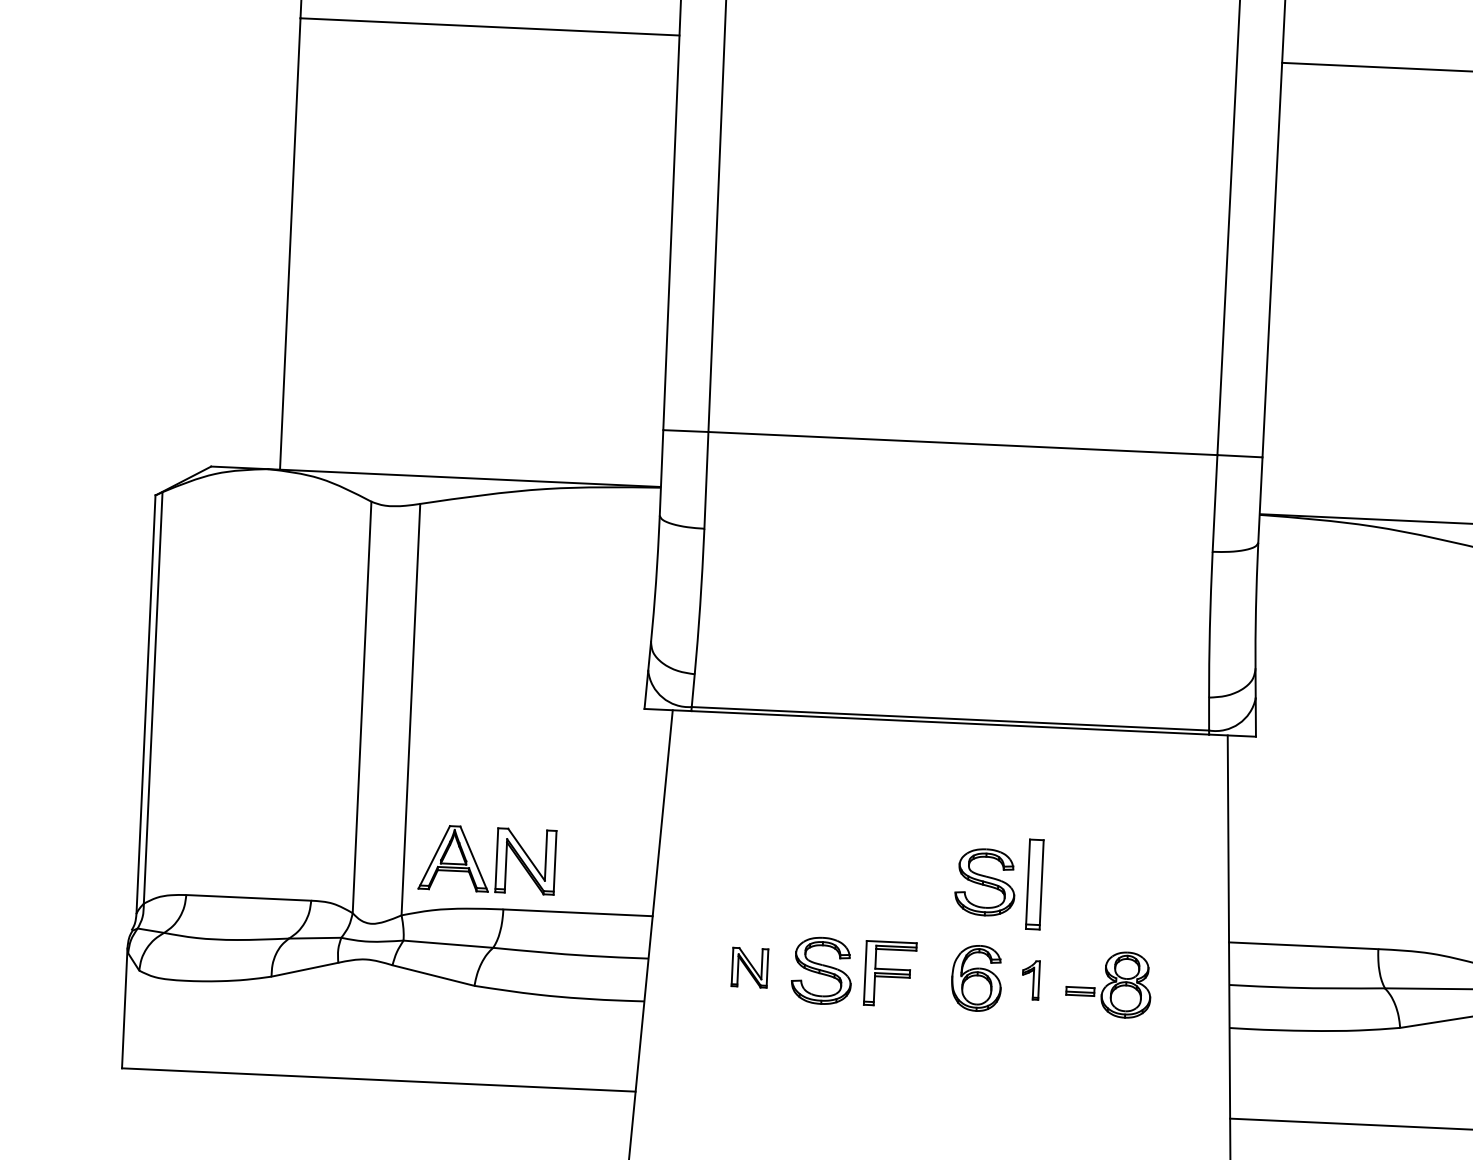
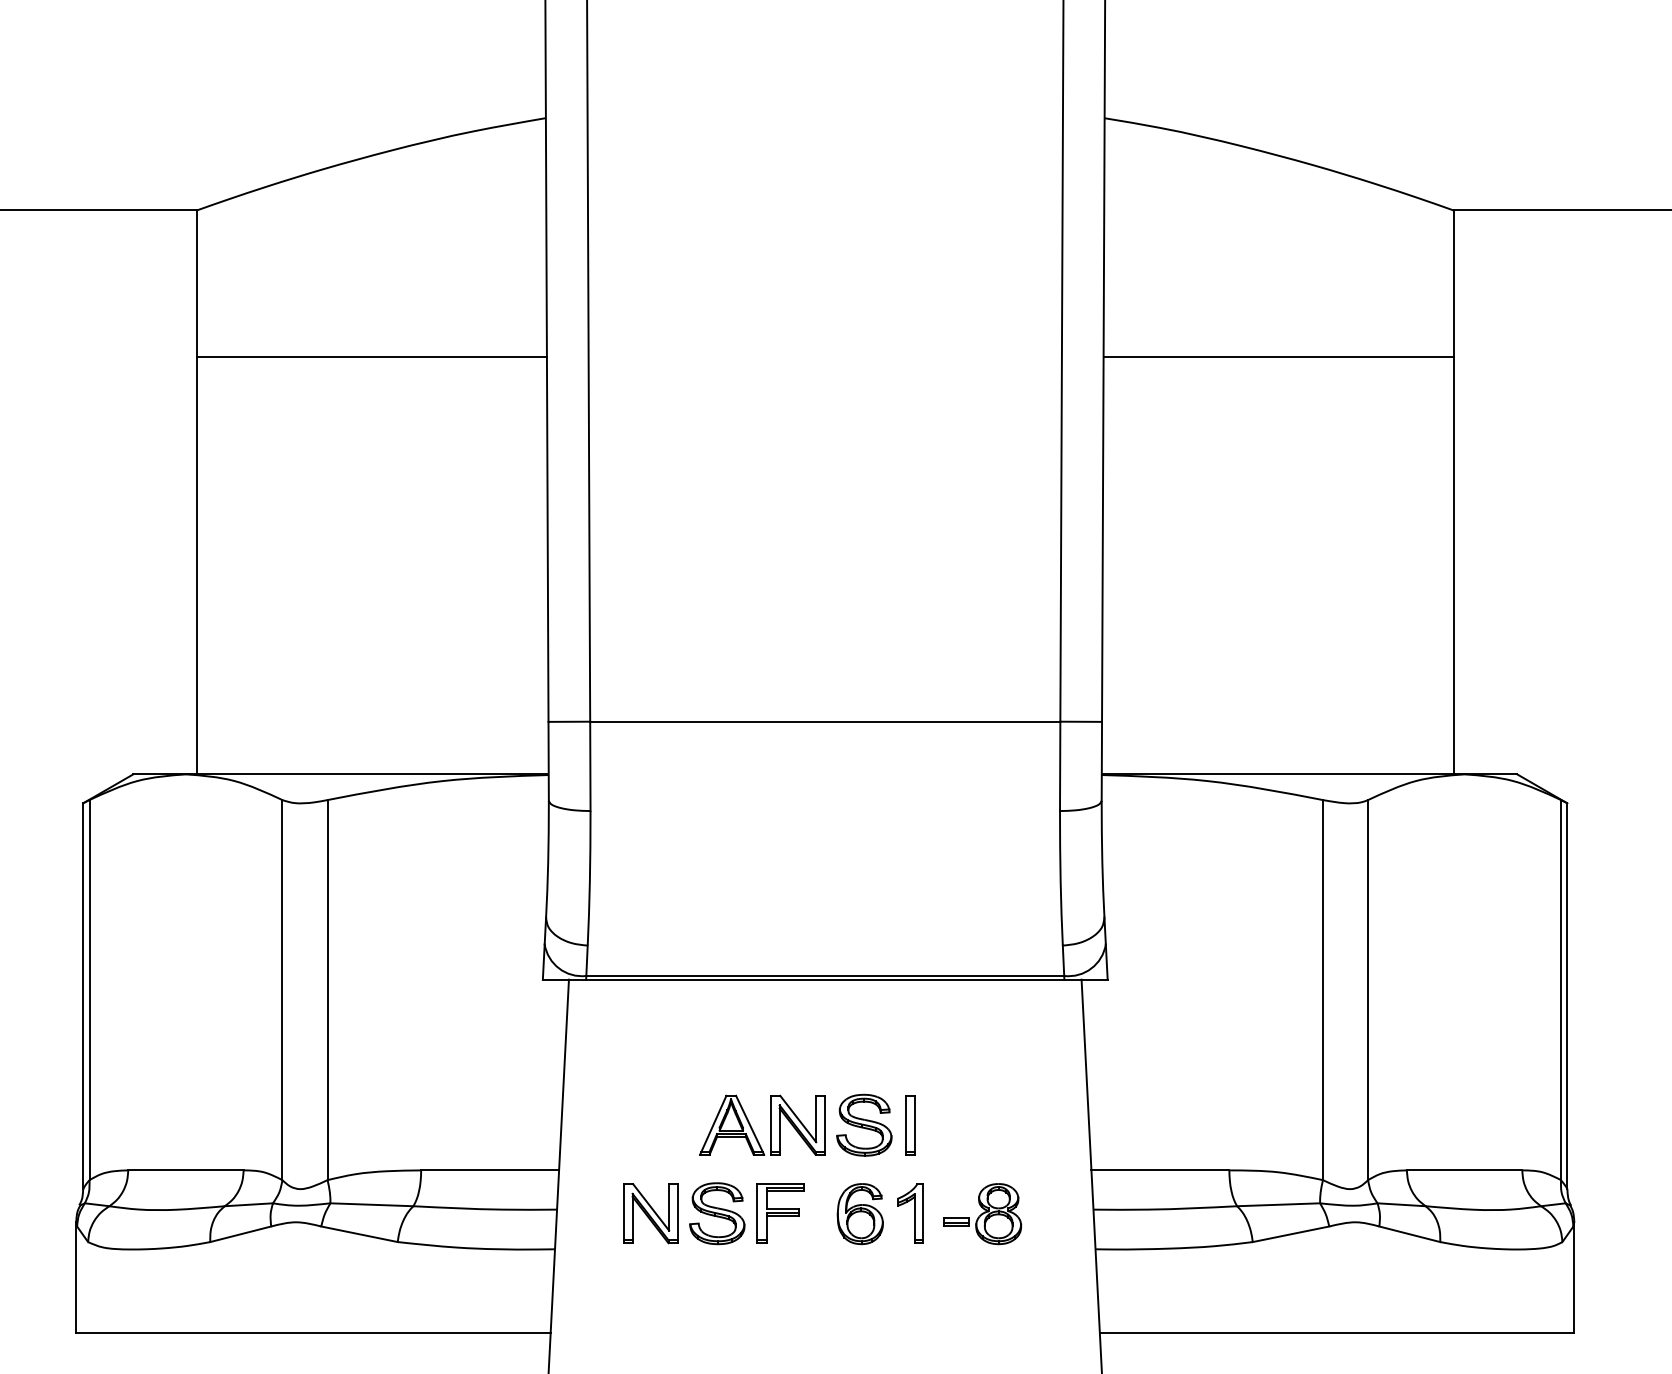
part: (496, 859) -> (770, 1124), moved
part: (1035, 884) -> (910, 1125), size x0.71
part: (749, 967) -> (650, 1213), size x1.67
part: (1031, 980) -> (910, 1213), size x1.67

